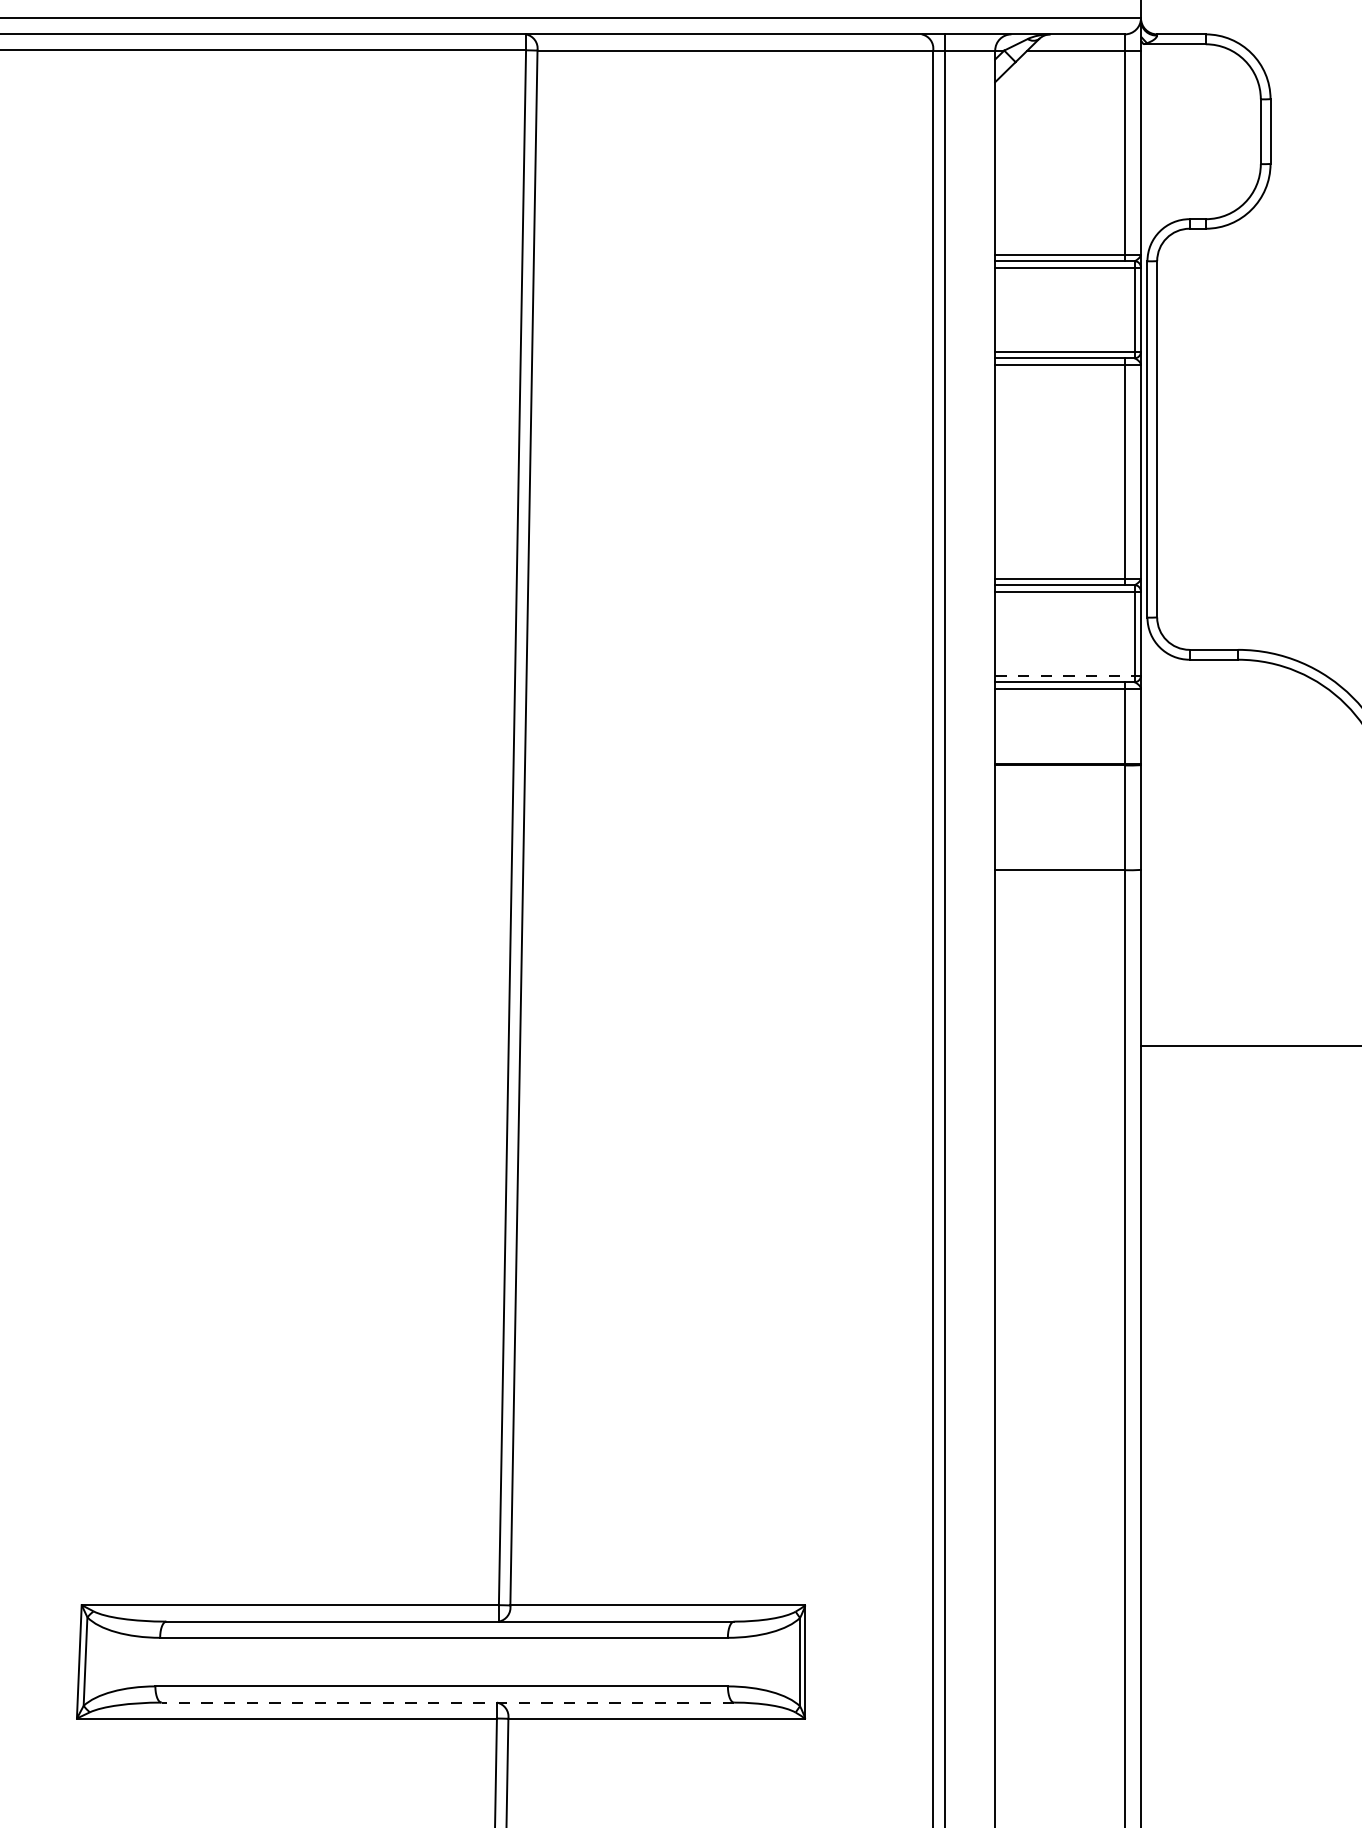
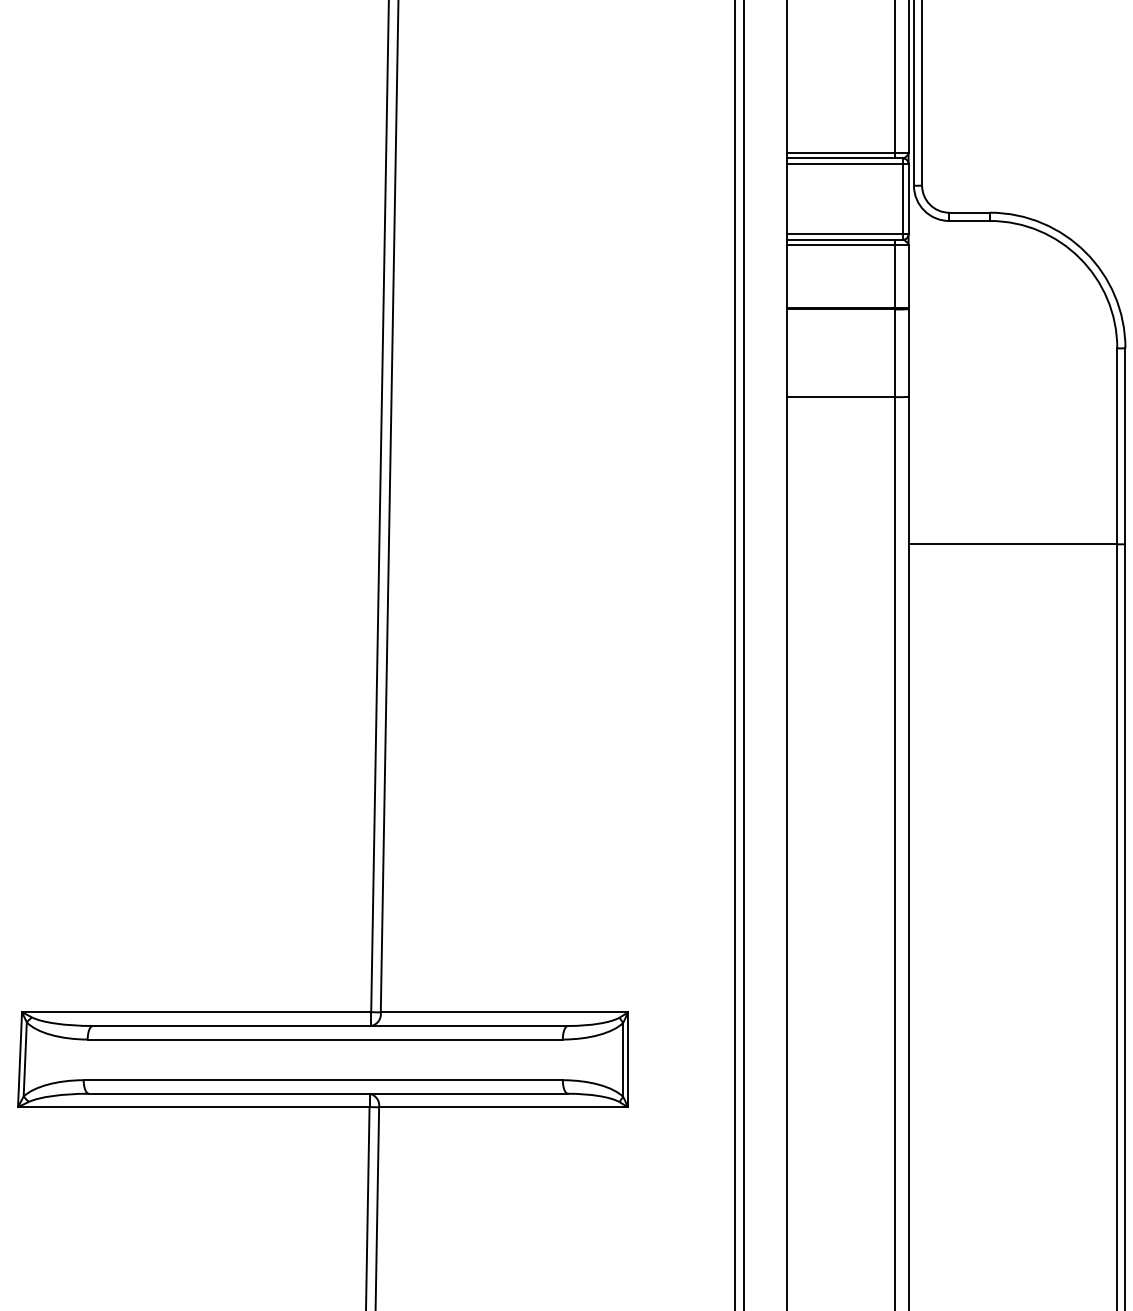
line: (1064, 675) -> (844, 234), dashed -> solid
line: (447, 1702) -> (328, 1093), dashed -> solid

